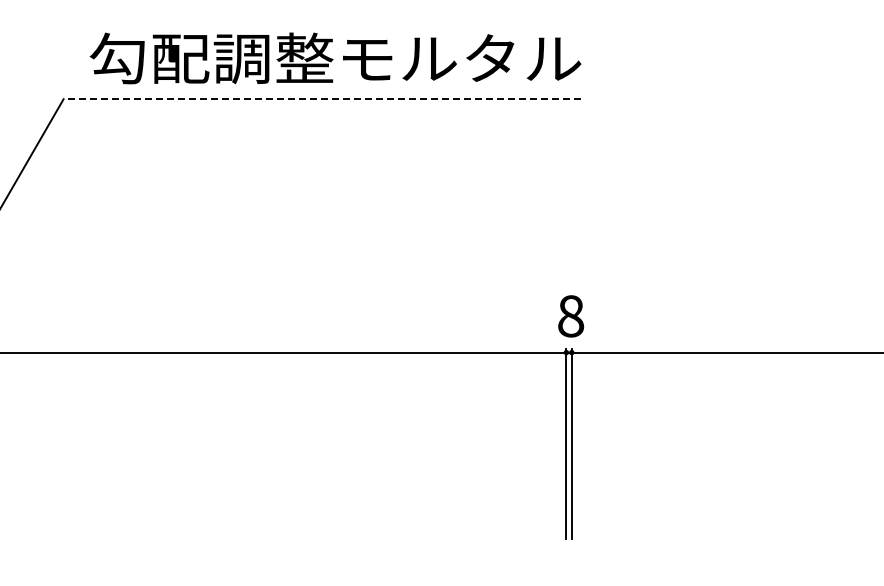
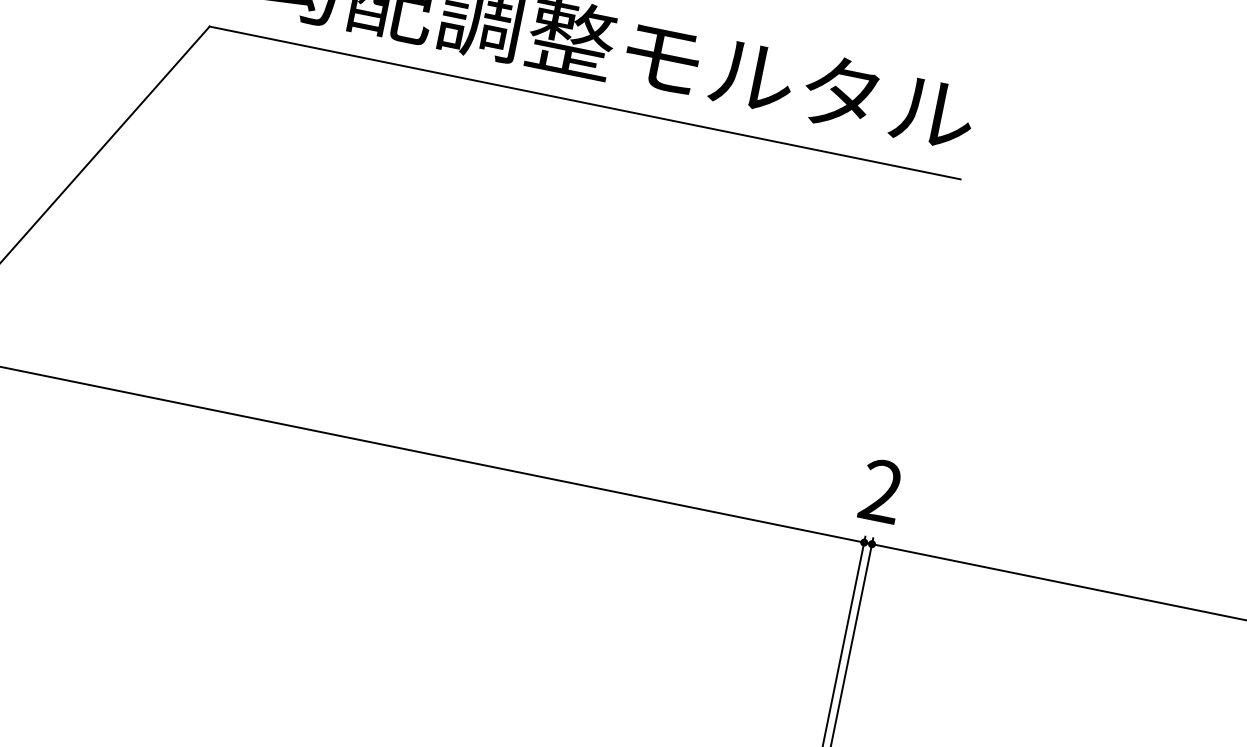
line: (322, 99) -> (585, 103), dashed -> solid
text: (571, 316) -> (882, 491), 8 -> 2

